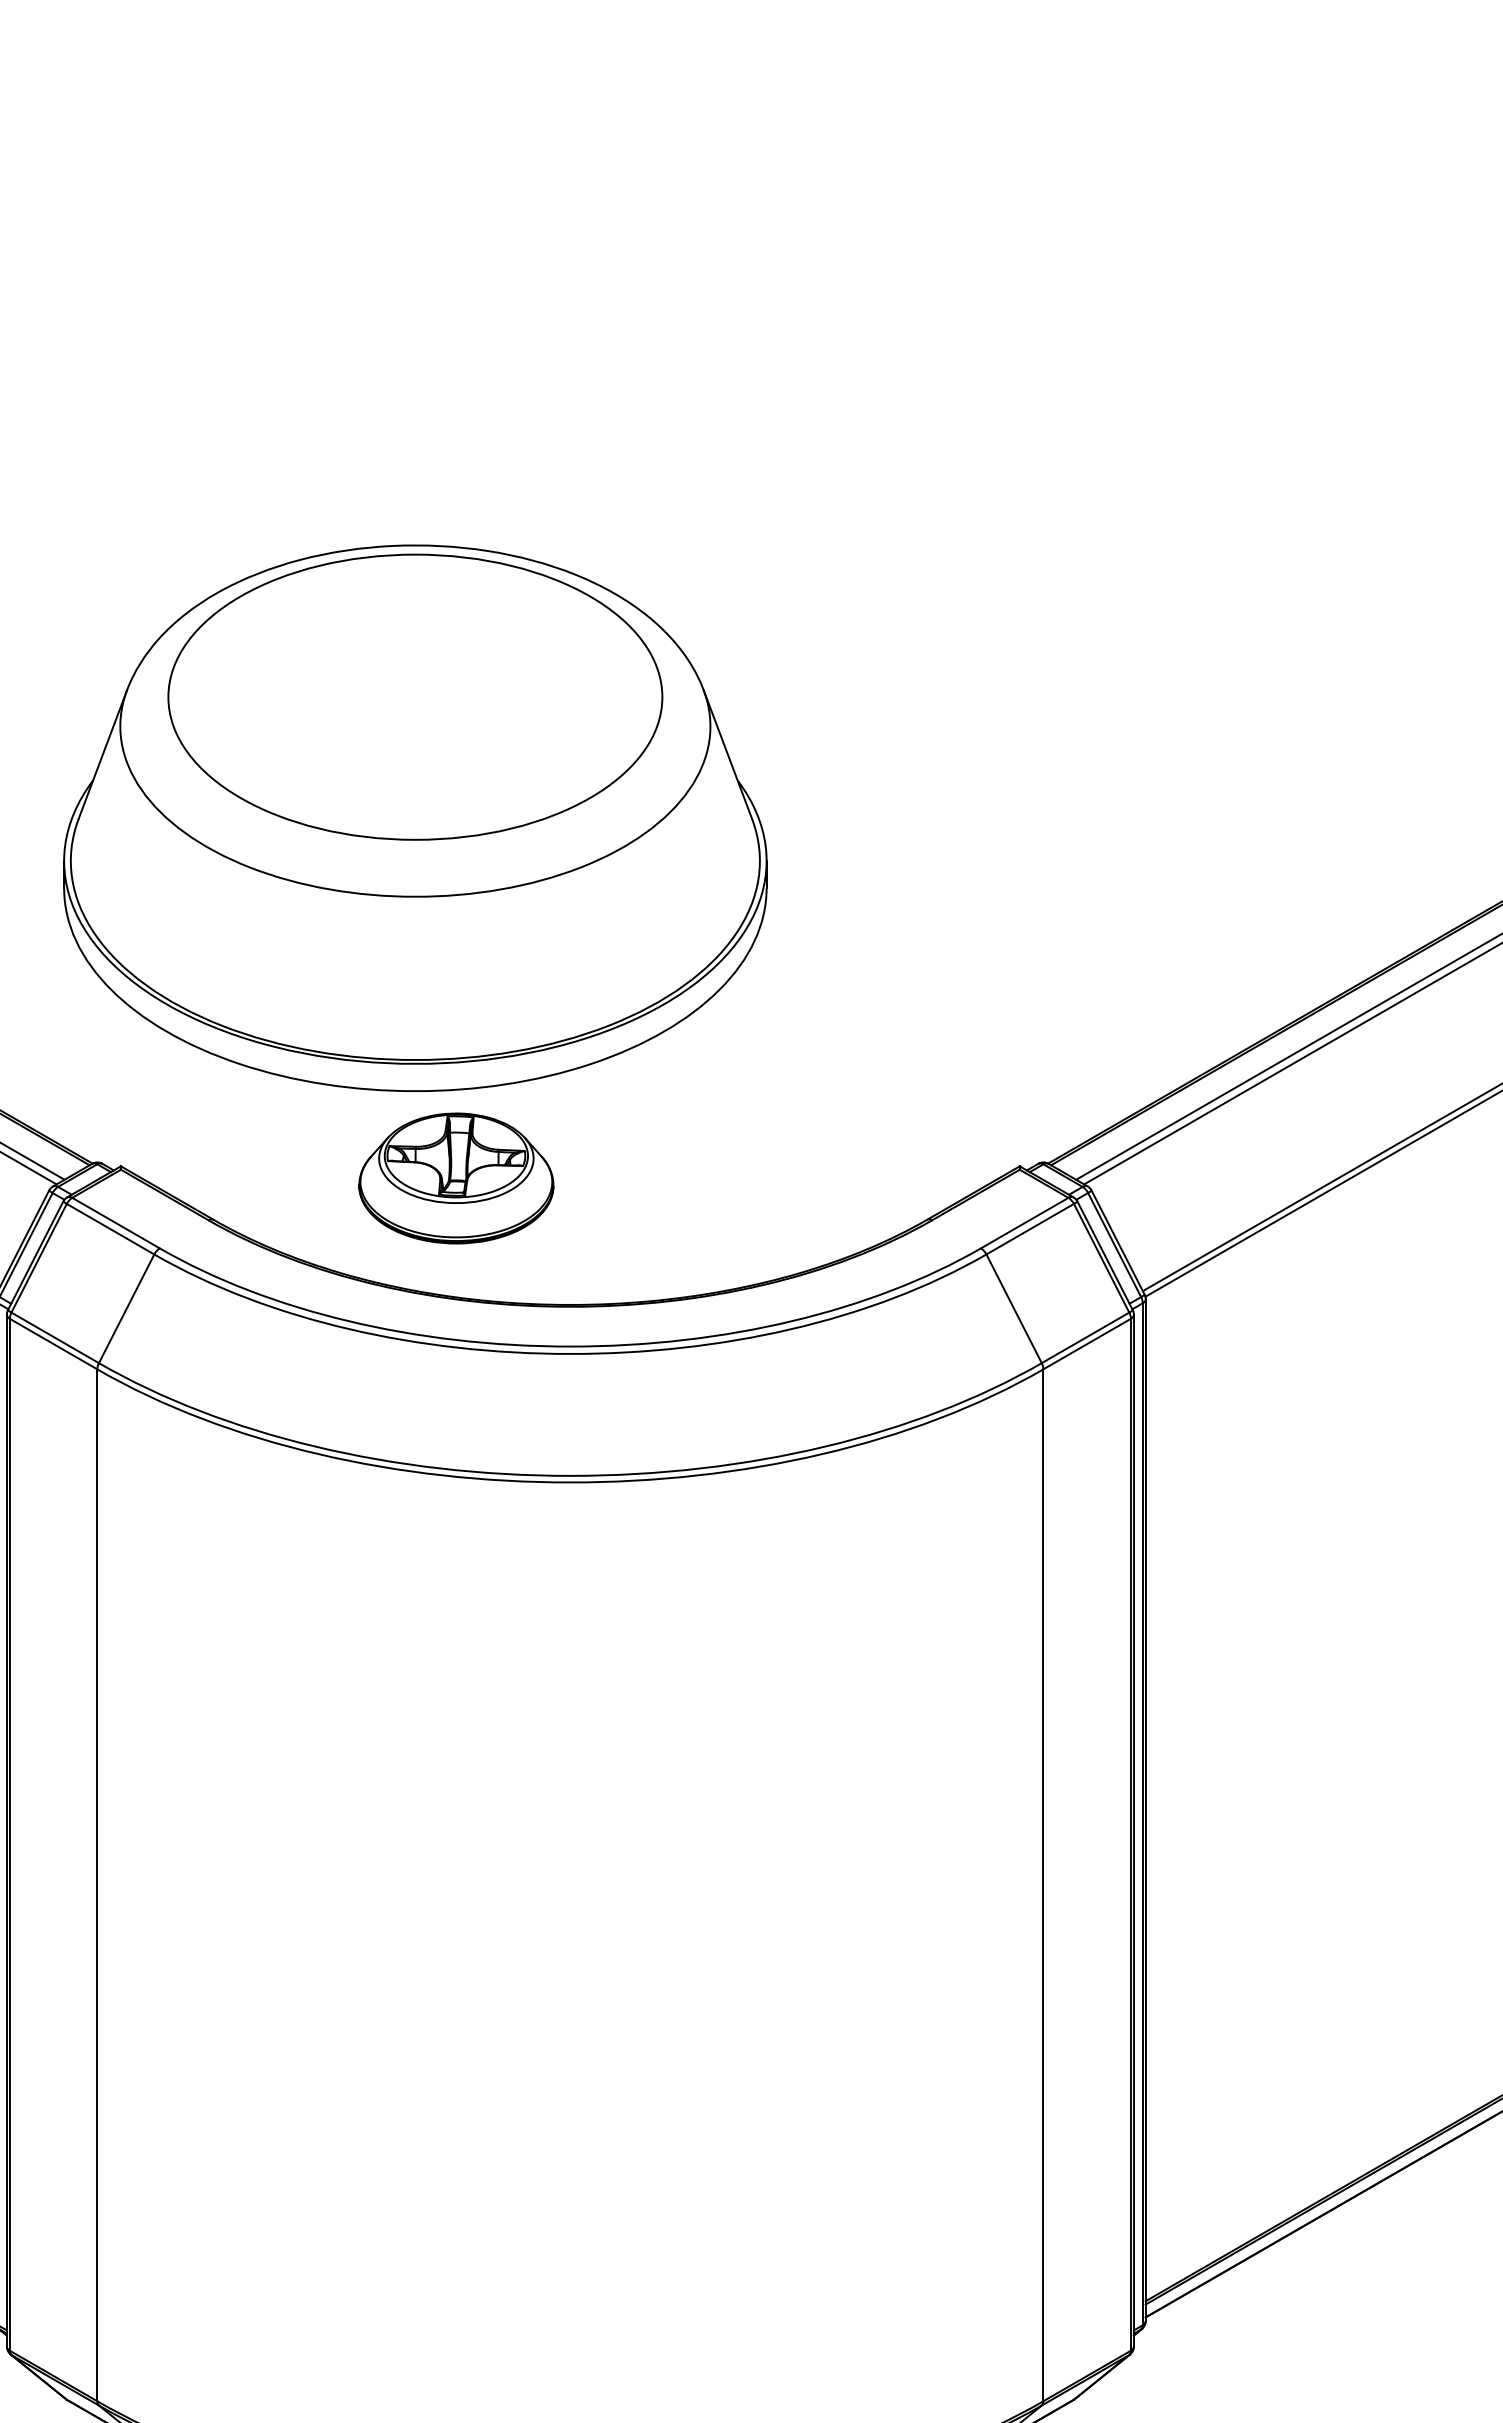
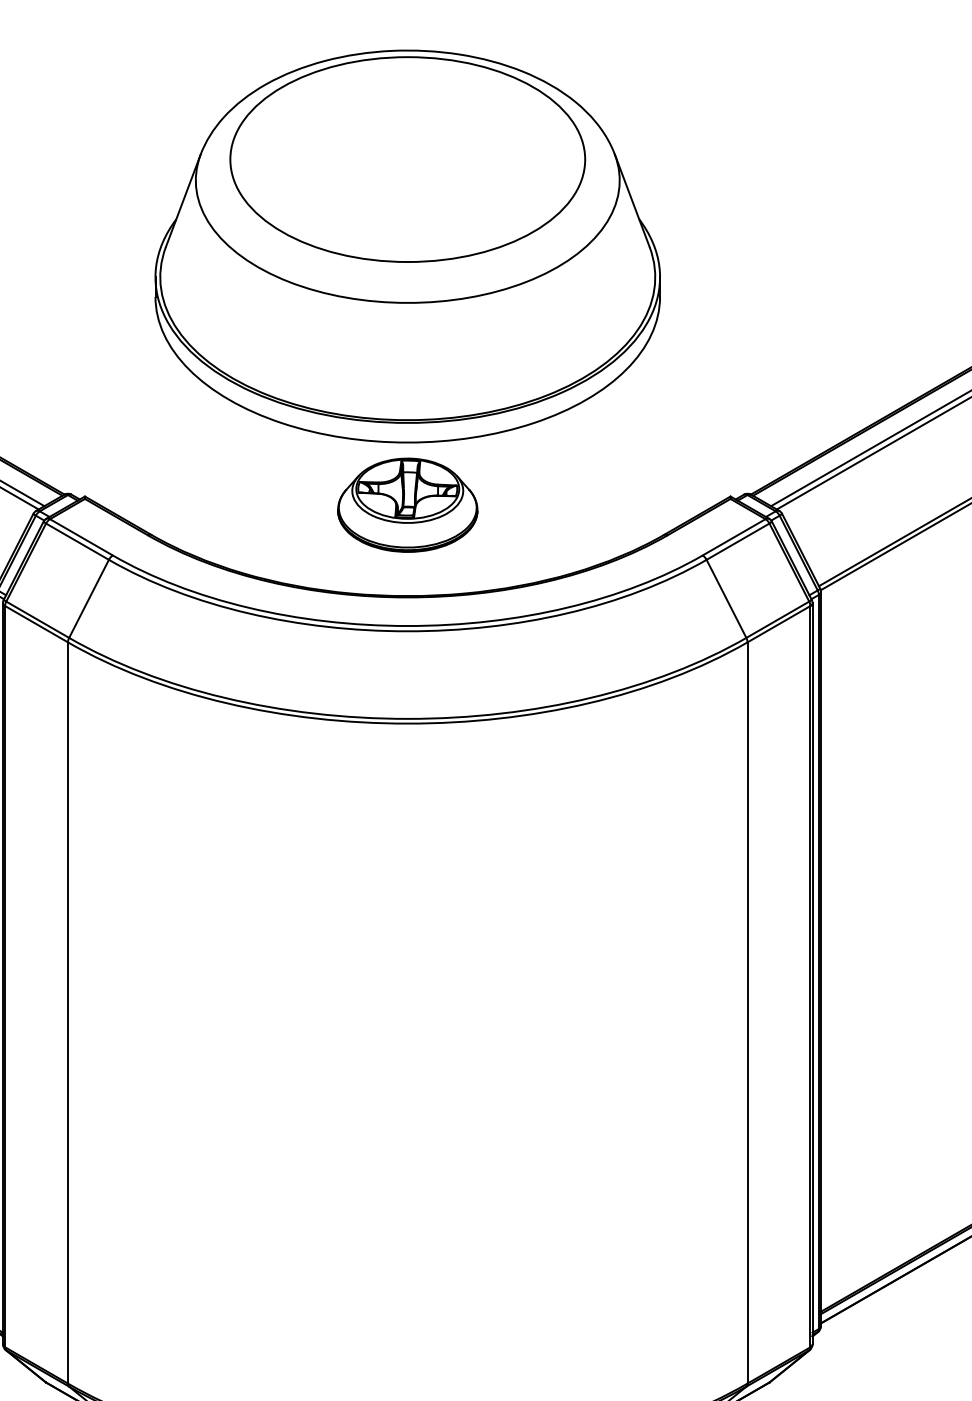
part: (415, 817) -> (407, 245), moved
part: (456, 1178) -> (407, 505), moved

